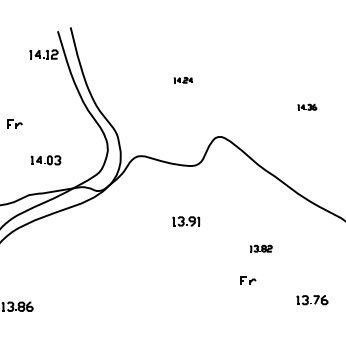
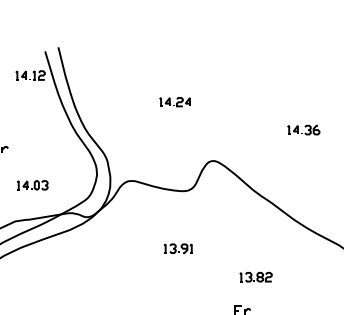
part: (182, 80) -> (174, 102), size x1.67
part: (307, 107) -> (304, 130), size x1.67
part: (261, 248) -> (256, 276), size x1.43

